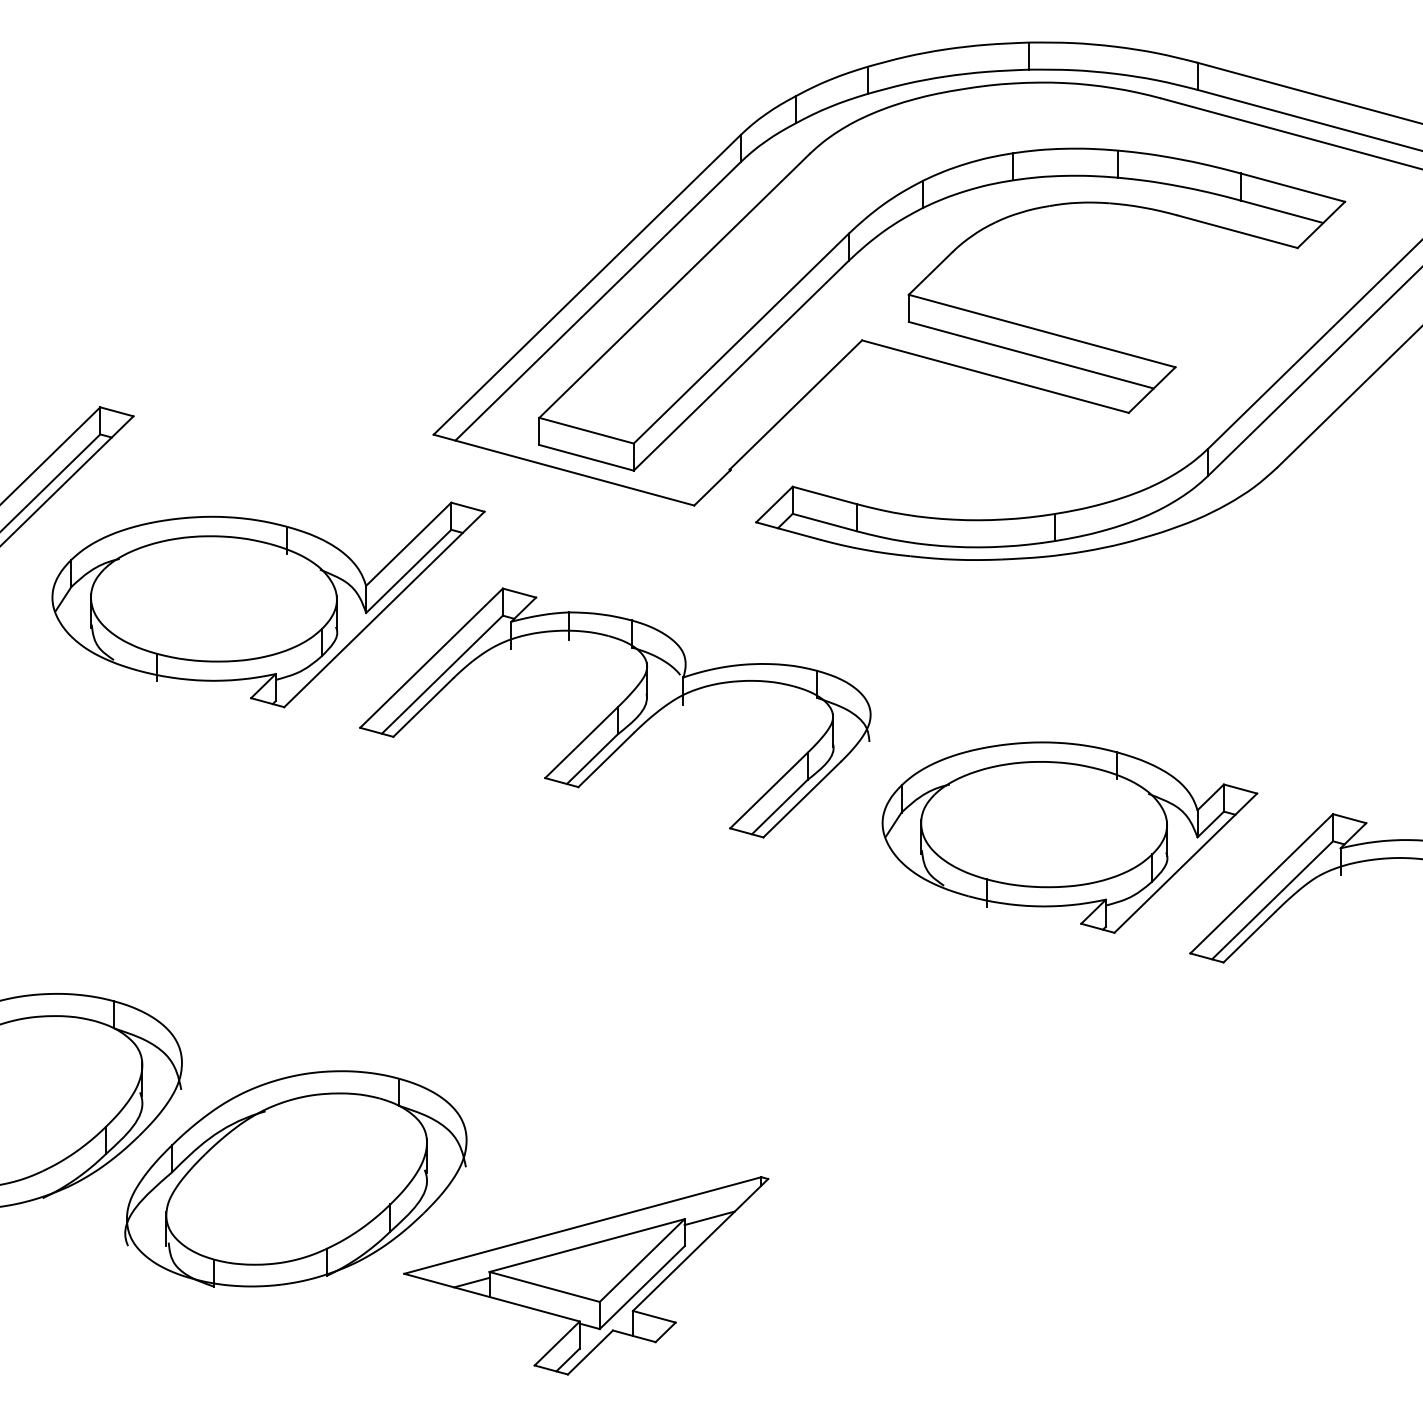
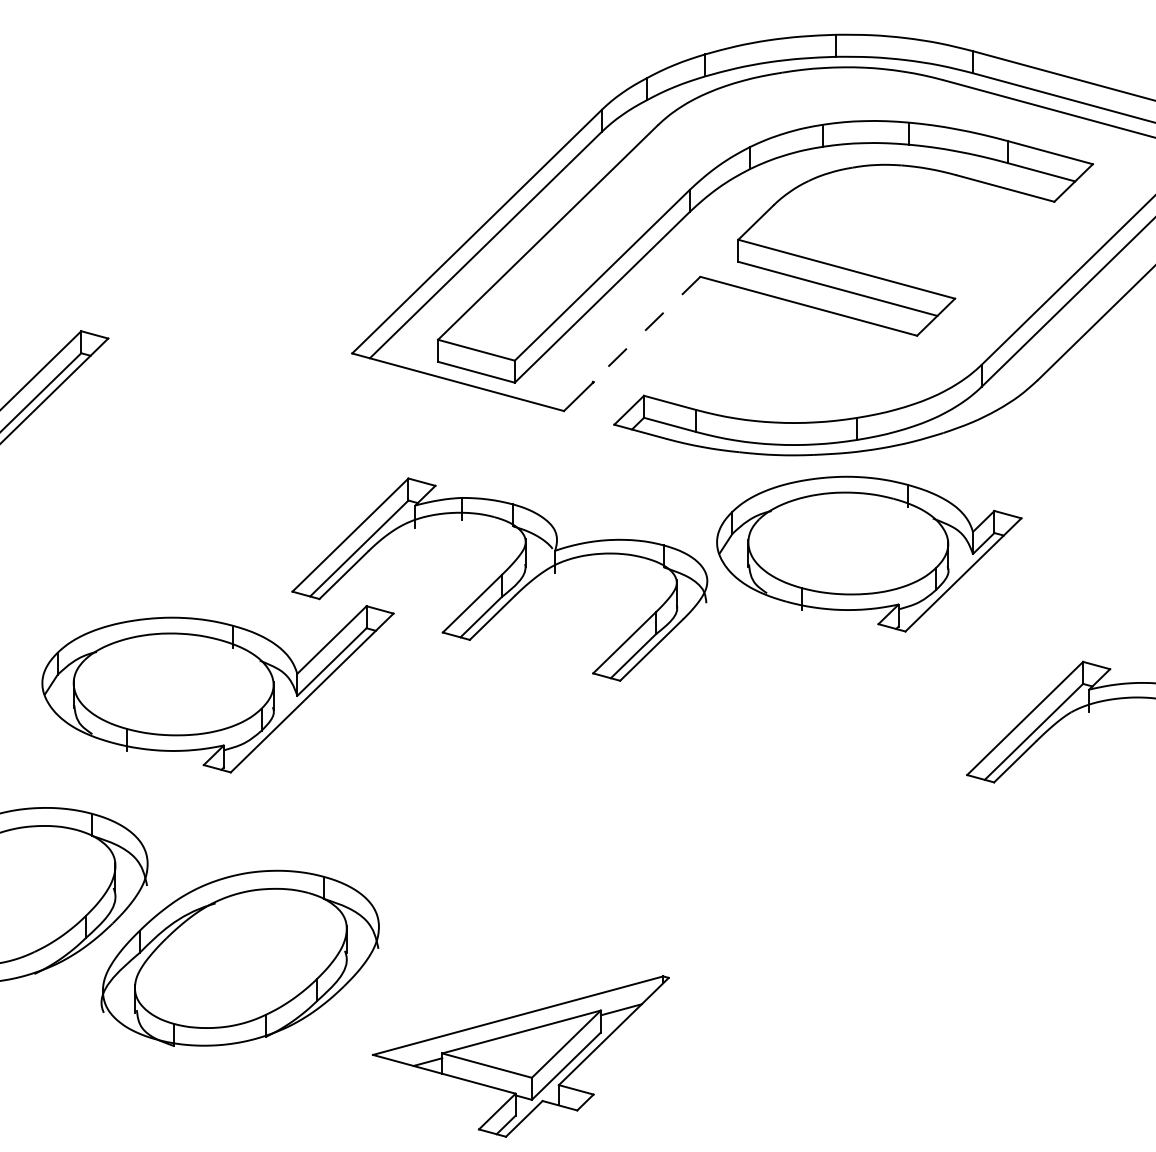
line: (795, 405) -> (646, 329), solid -> dashed
part: (268, 604) -> (217, 688), moved
part: (1069, 837) -> (868, 554), moved
part: (586, 1275) -> (521, 1056), moved

